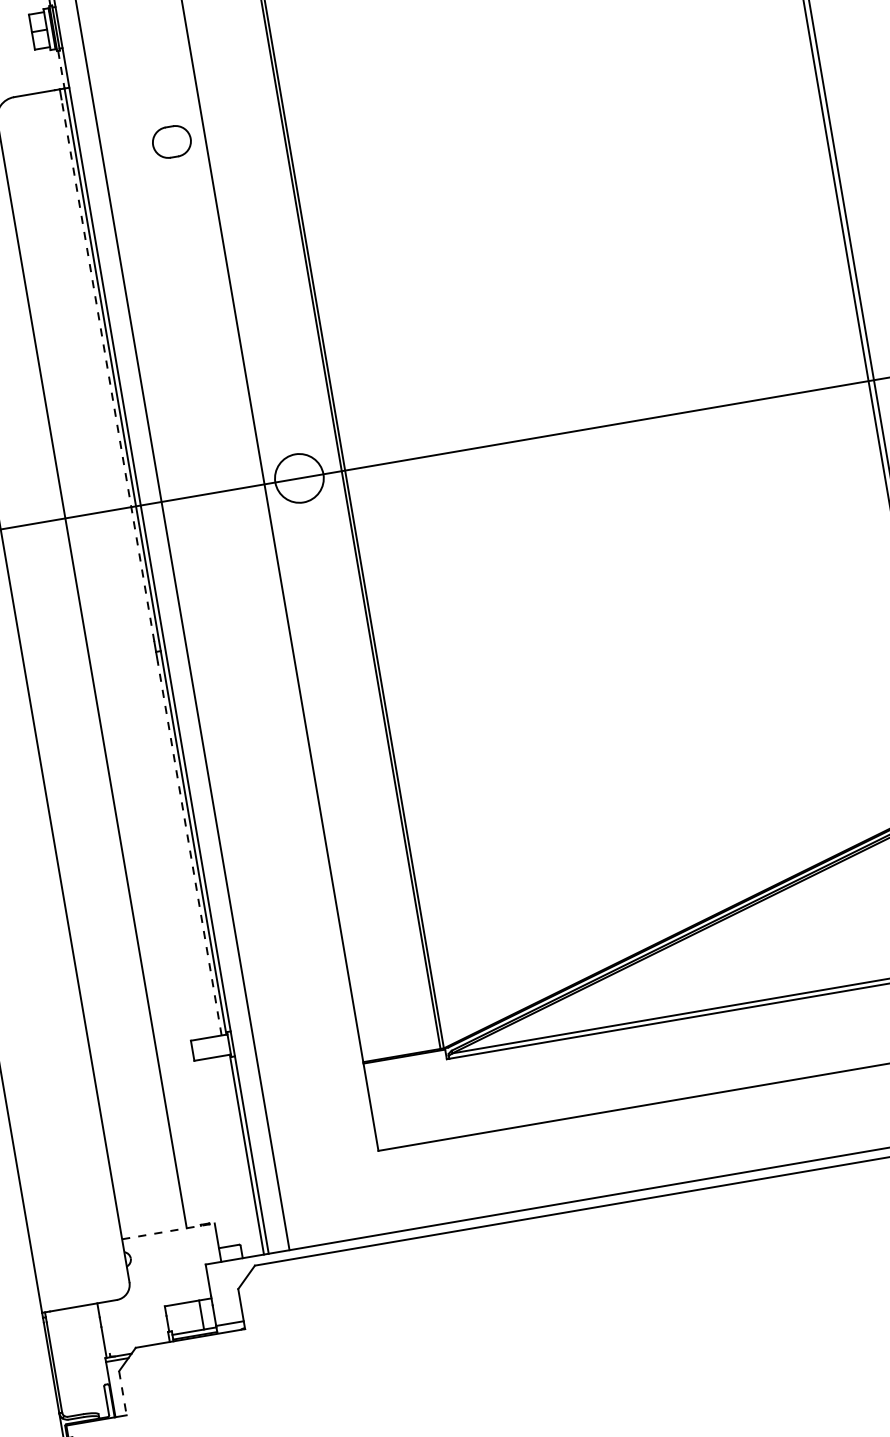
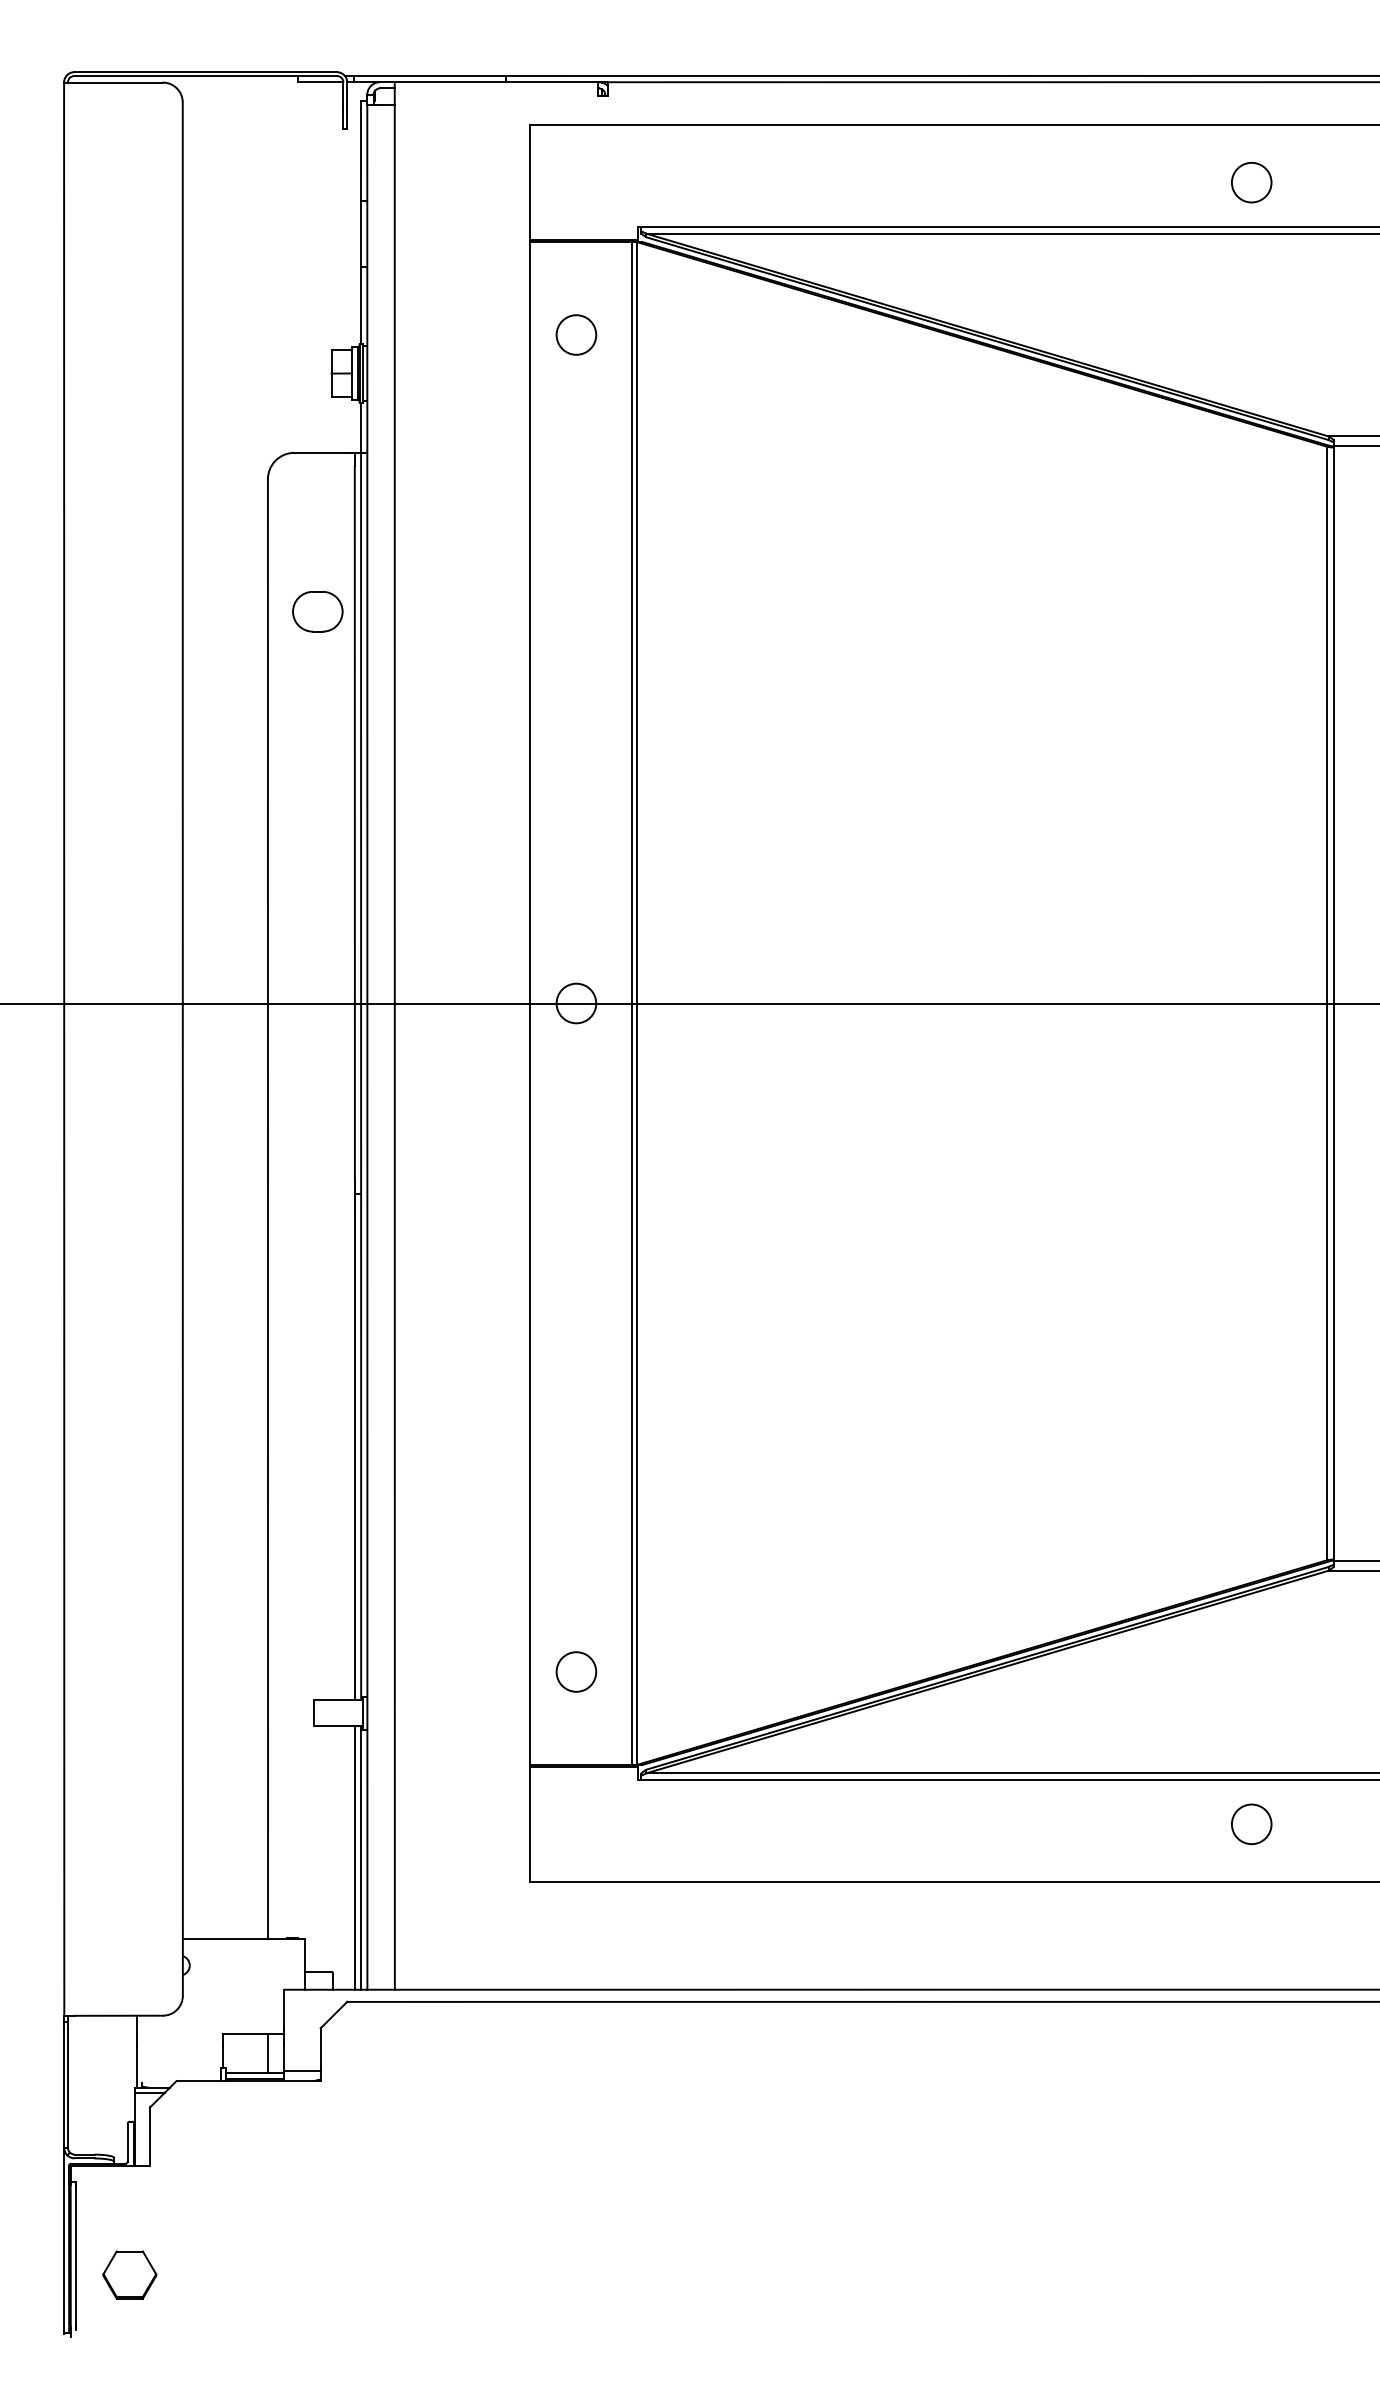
line: (61, 69) -> (361, 427), dashed -> solid
part: (171, 141) -> (317, 611), moved
line: (107, 370) -> (354, 823), dashed -> solid
circle: (299, 478) -> (576, 1003), size x0.62
line: (189, 848) -> (354, 1453), dashed -> solid
circle: (386, 985) -> (576, 1671), added
line: (241, 1155) -> (354, 1857), added
line: (168, 1231) -> (244, 1939), dashed -> solid
line: (123, 1393) -> (150, 2136), dashed -> solid

